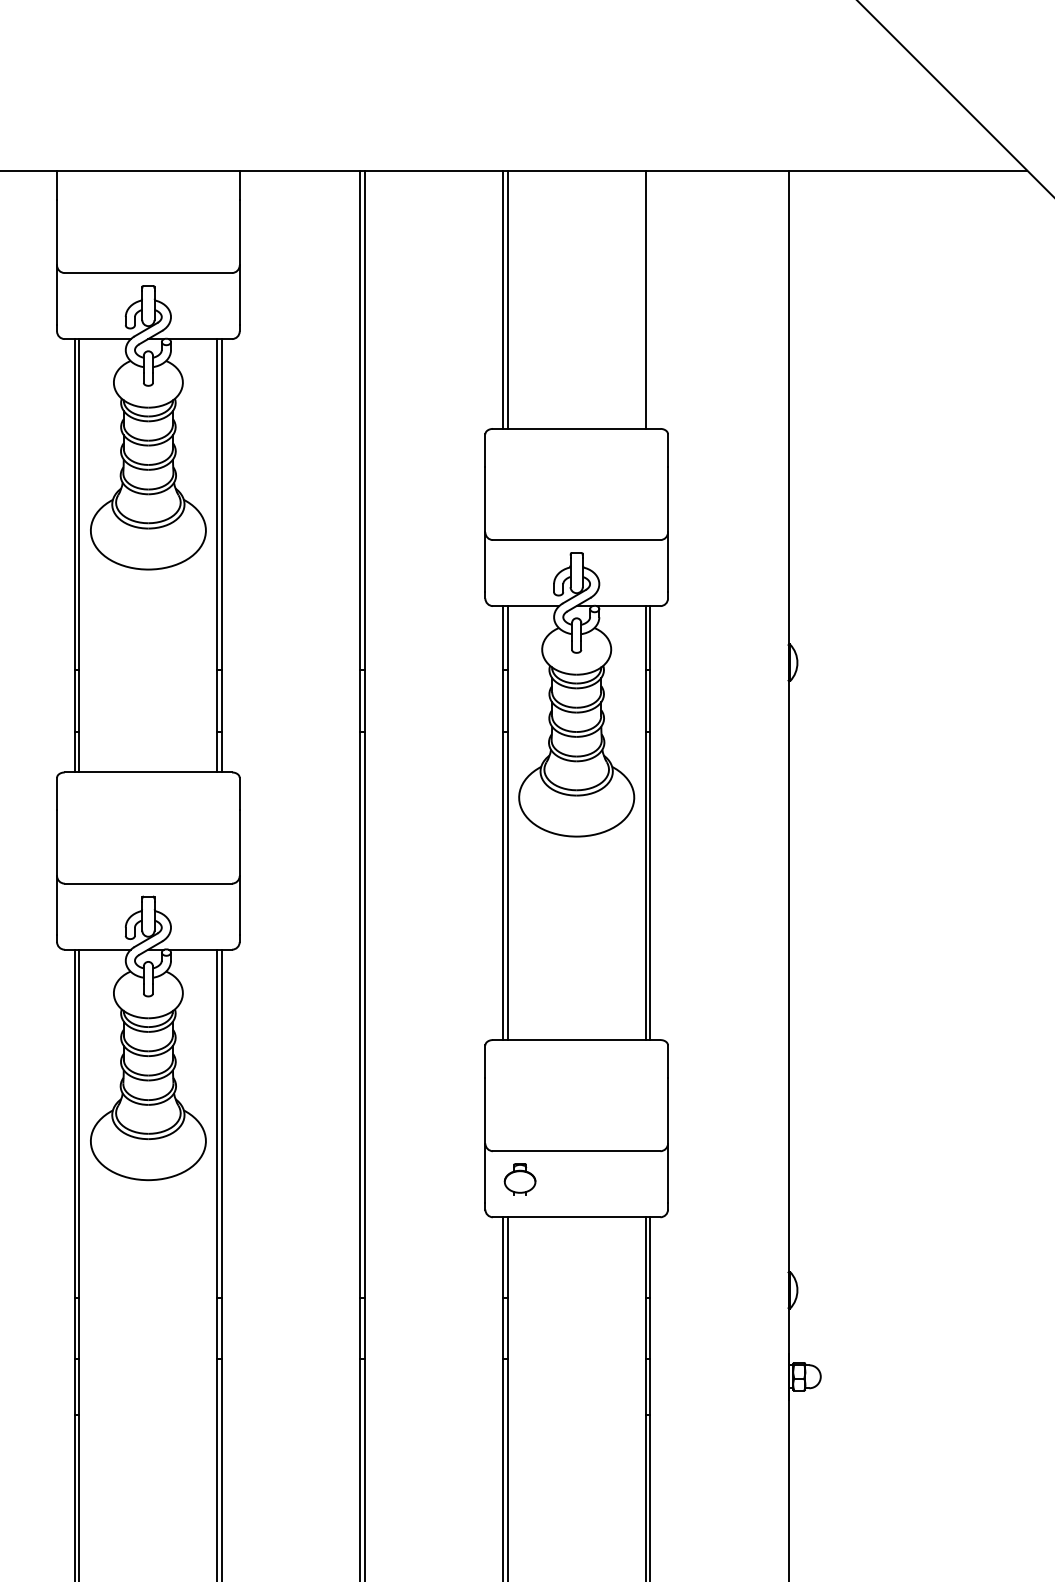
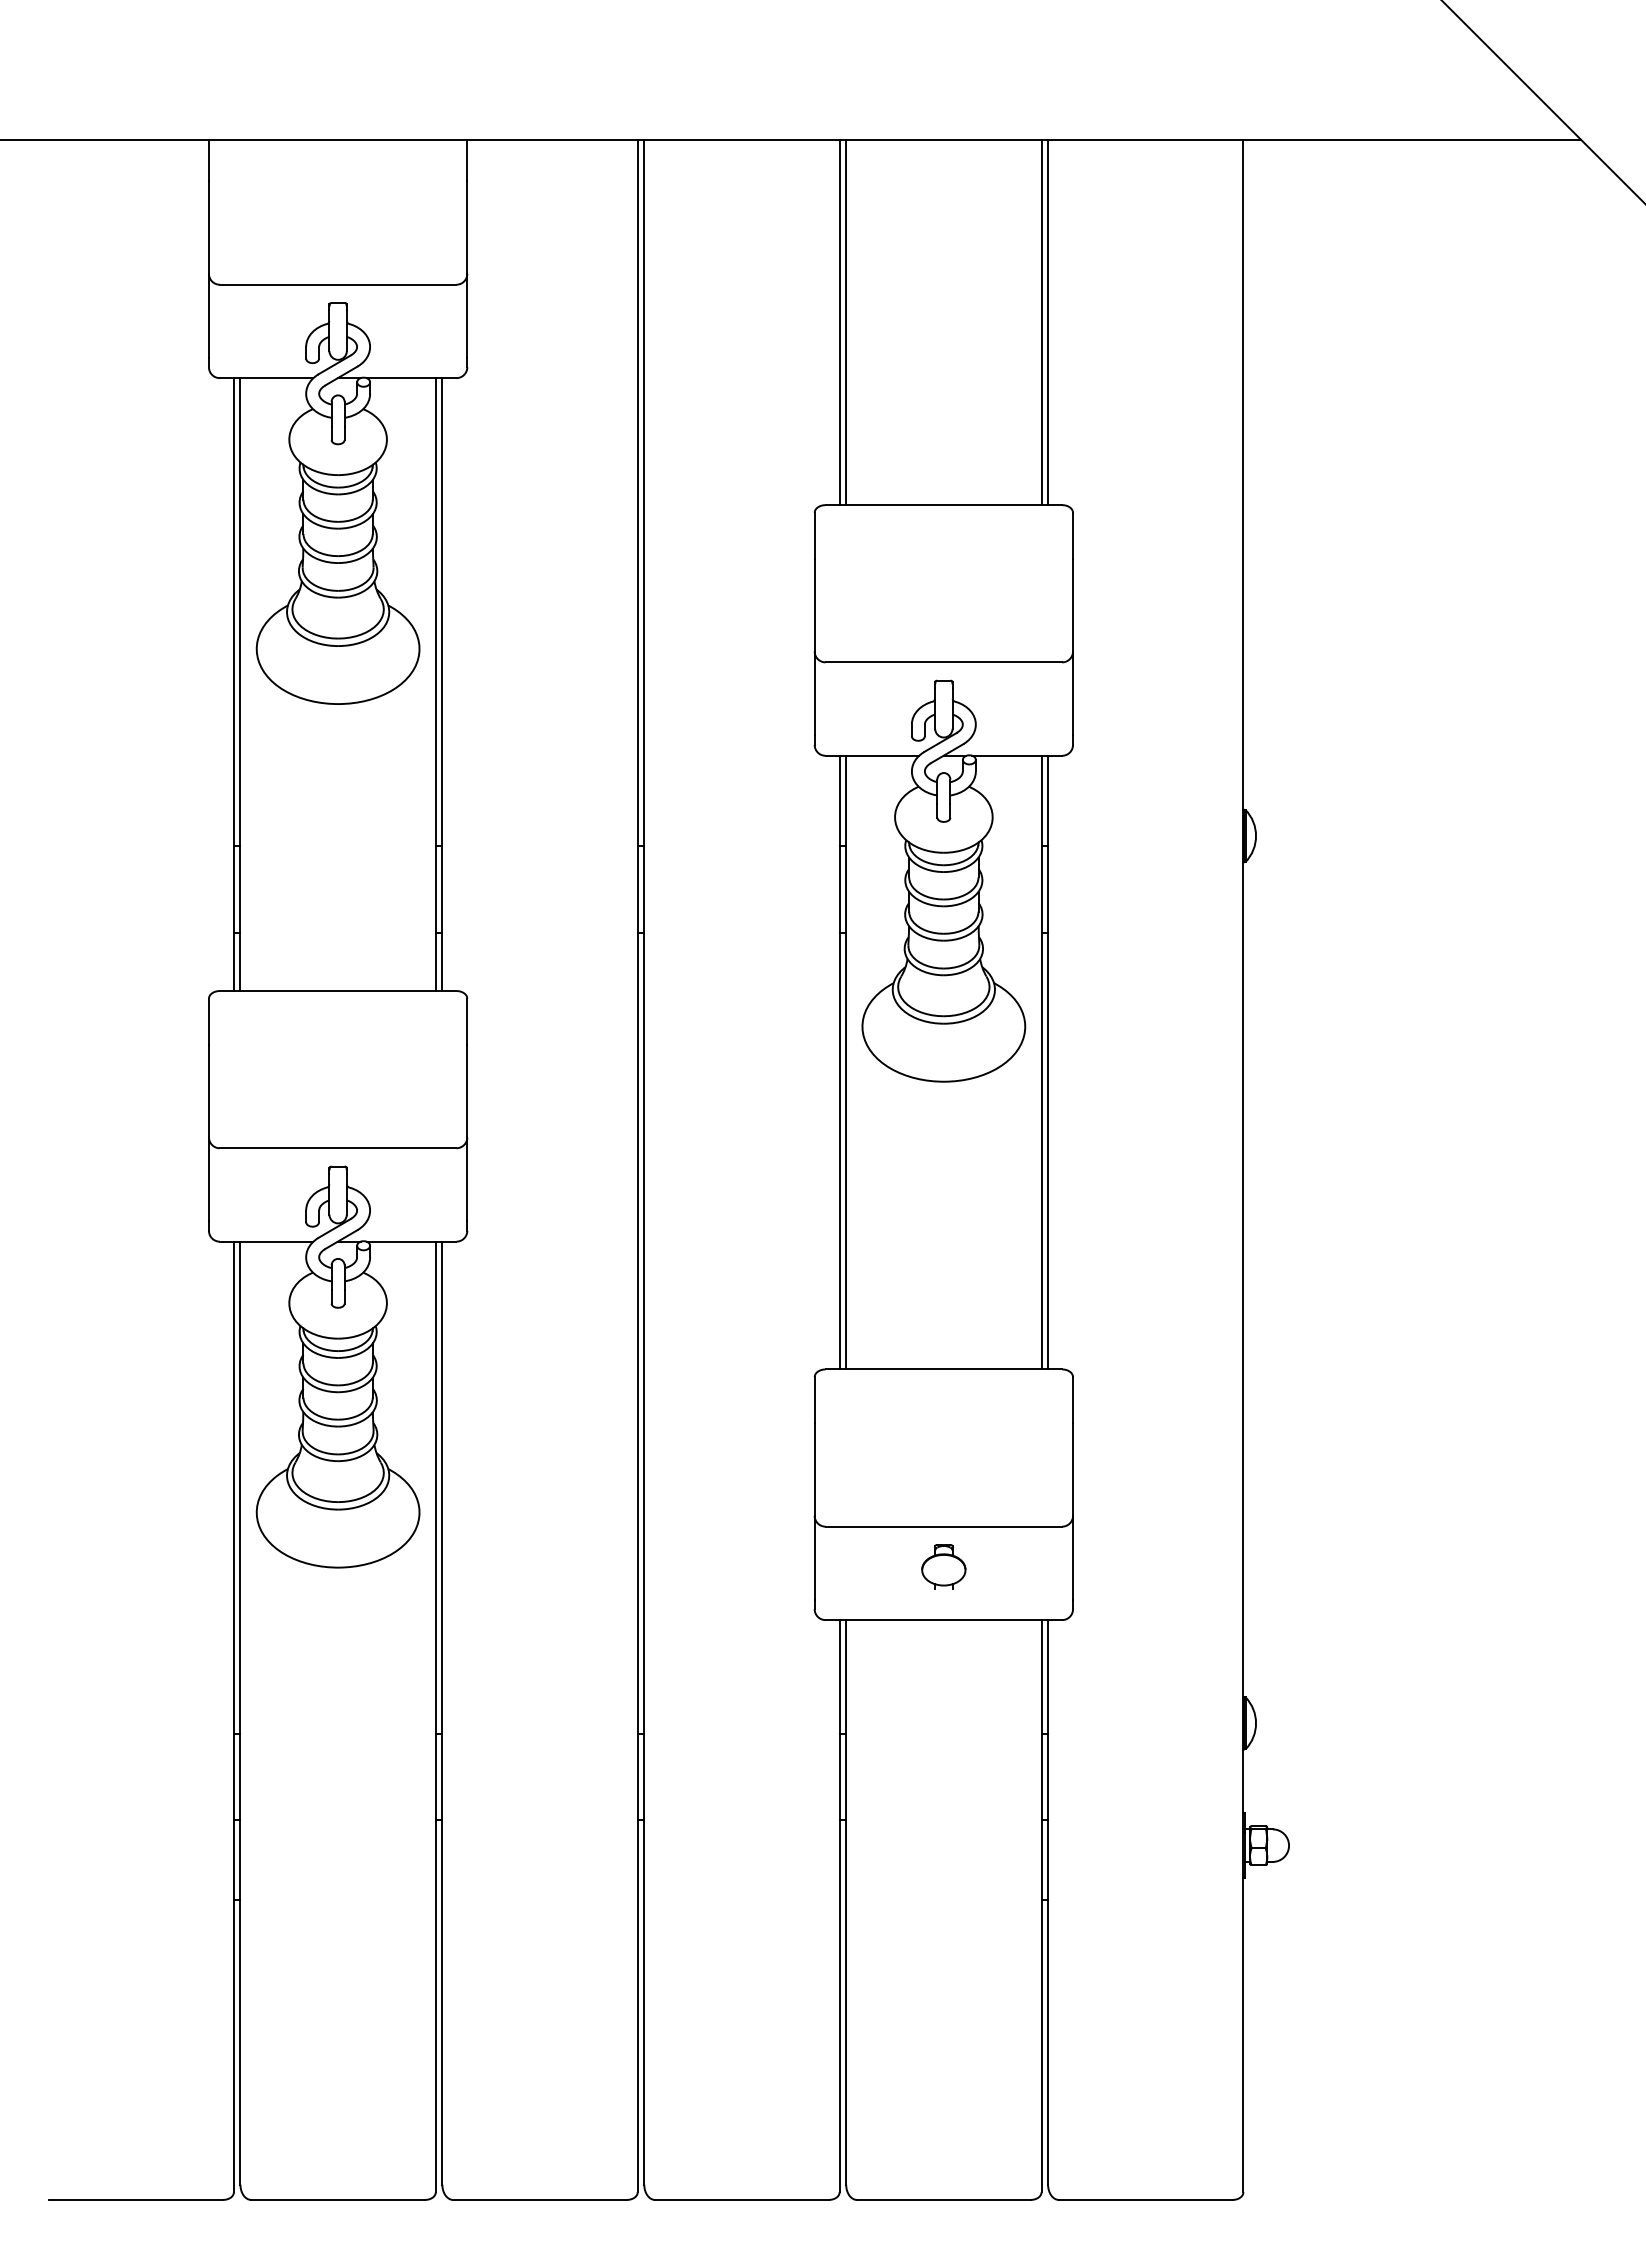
line: (650, 299) -> (1048, 322), added
part: (519, 1179) -> (943, 1566), moved

